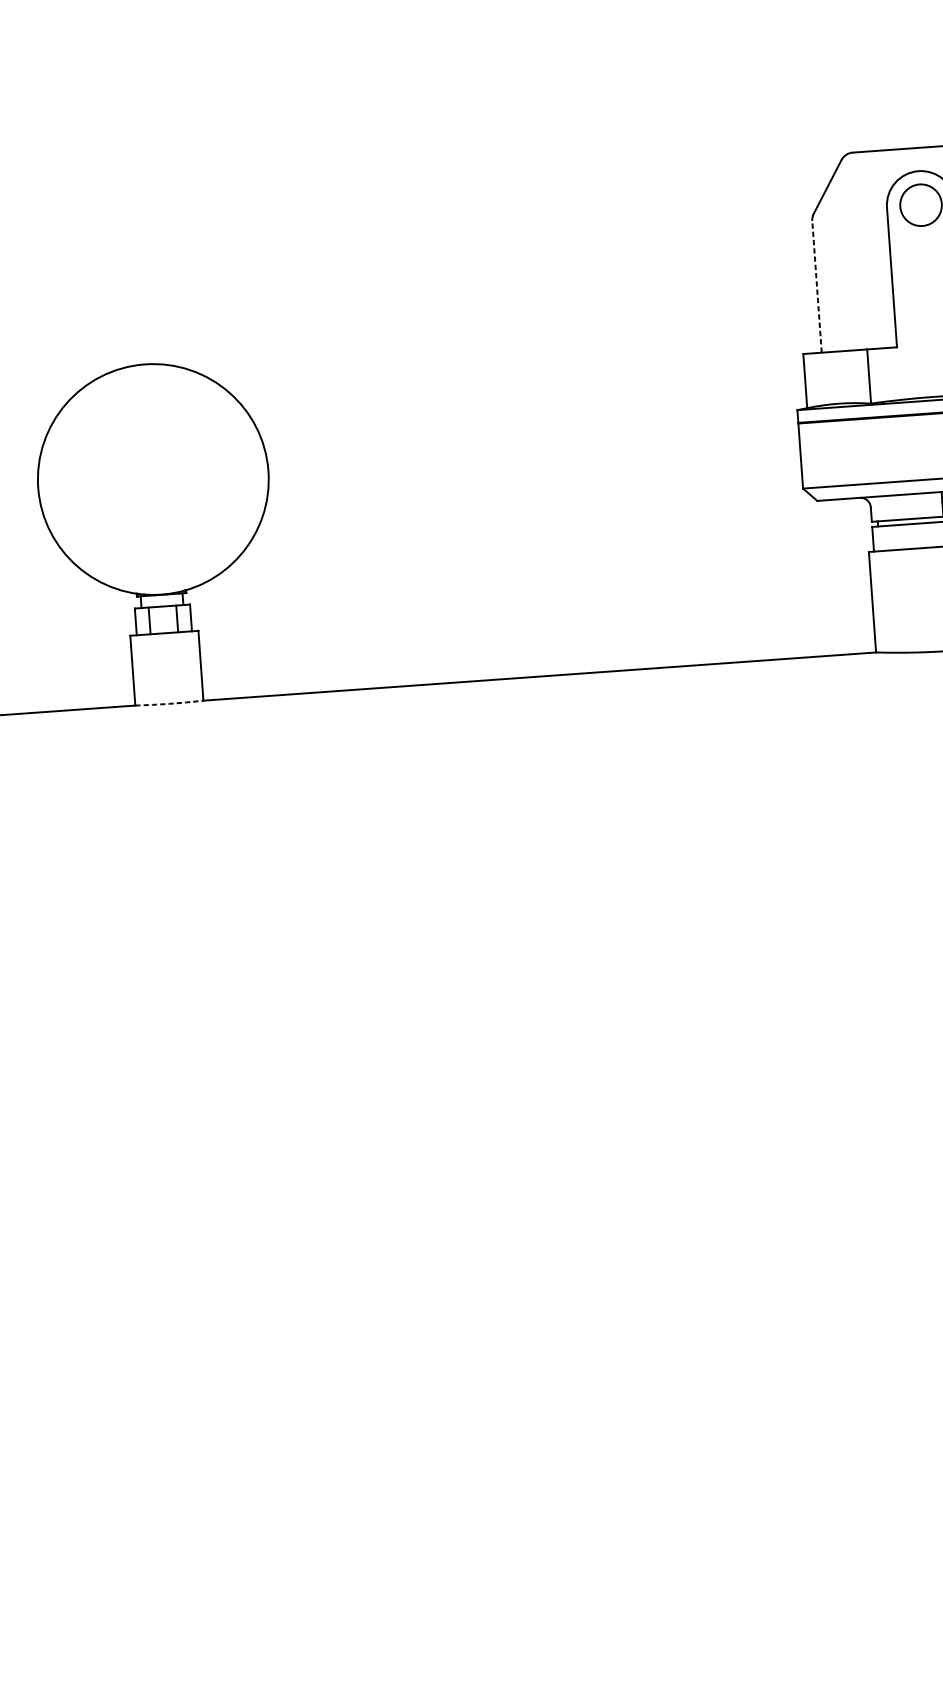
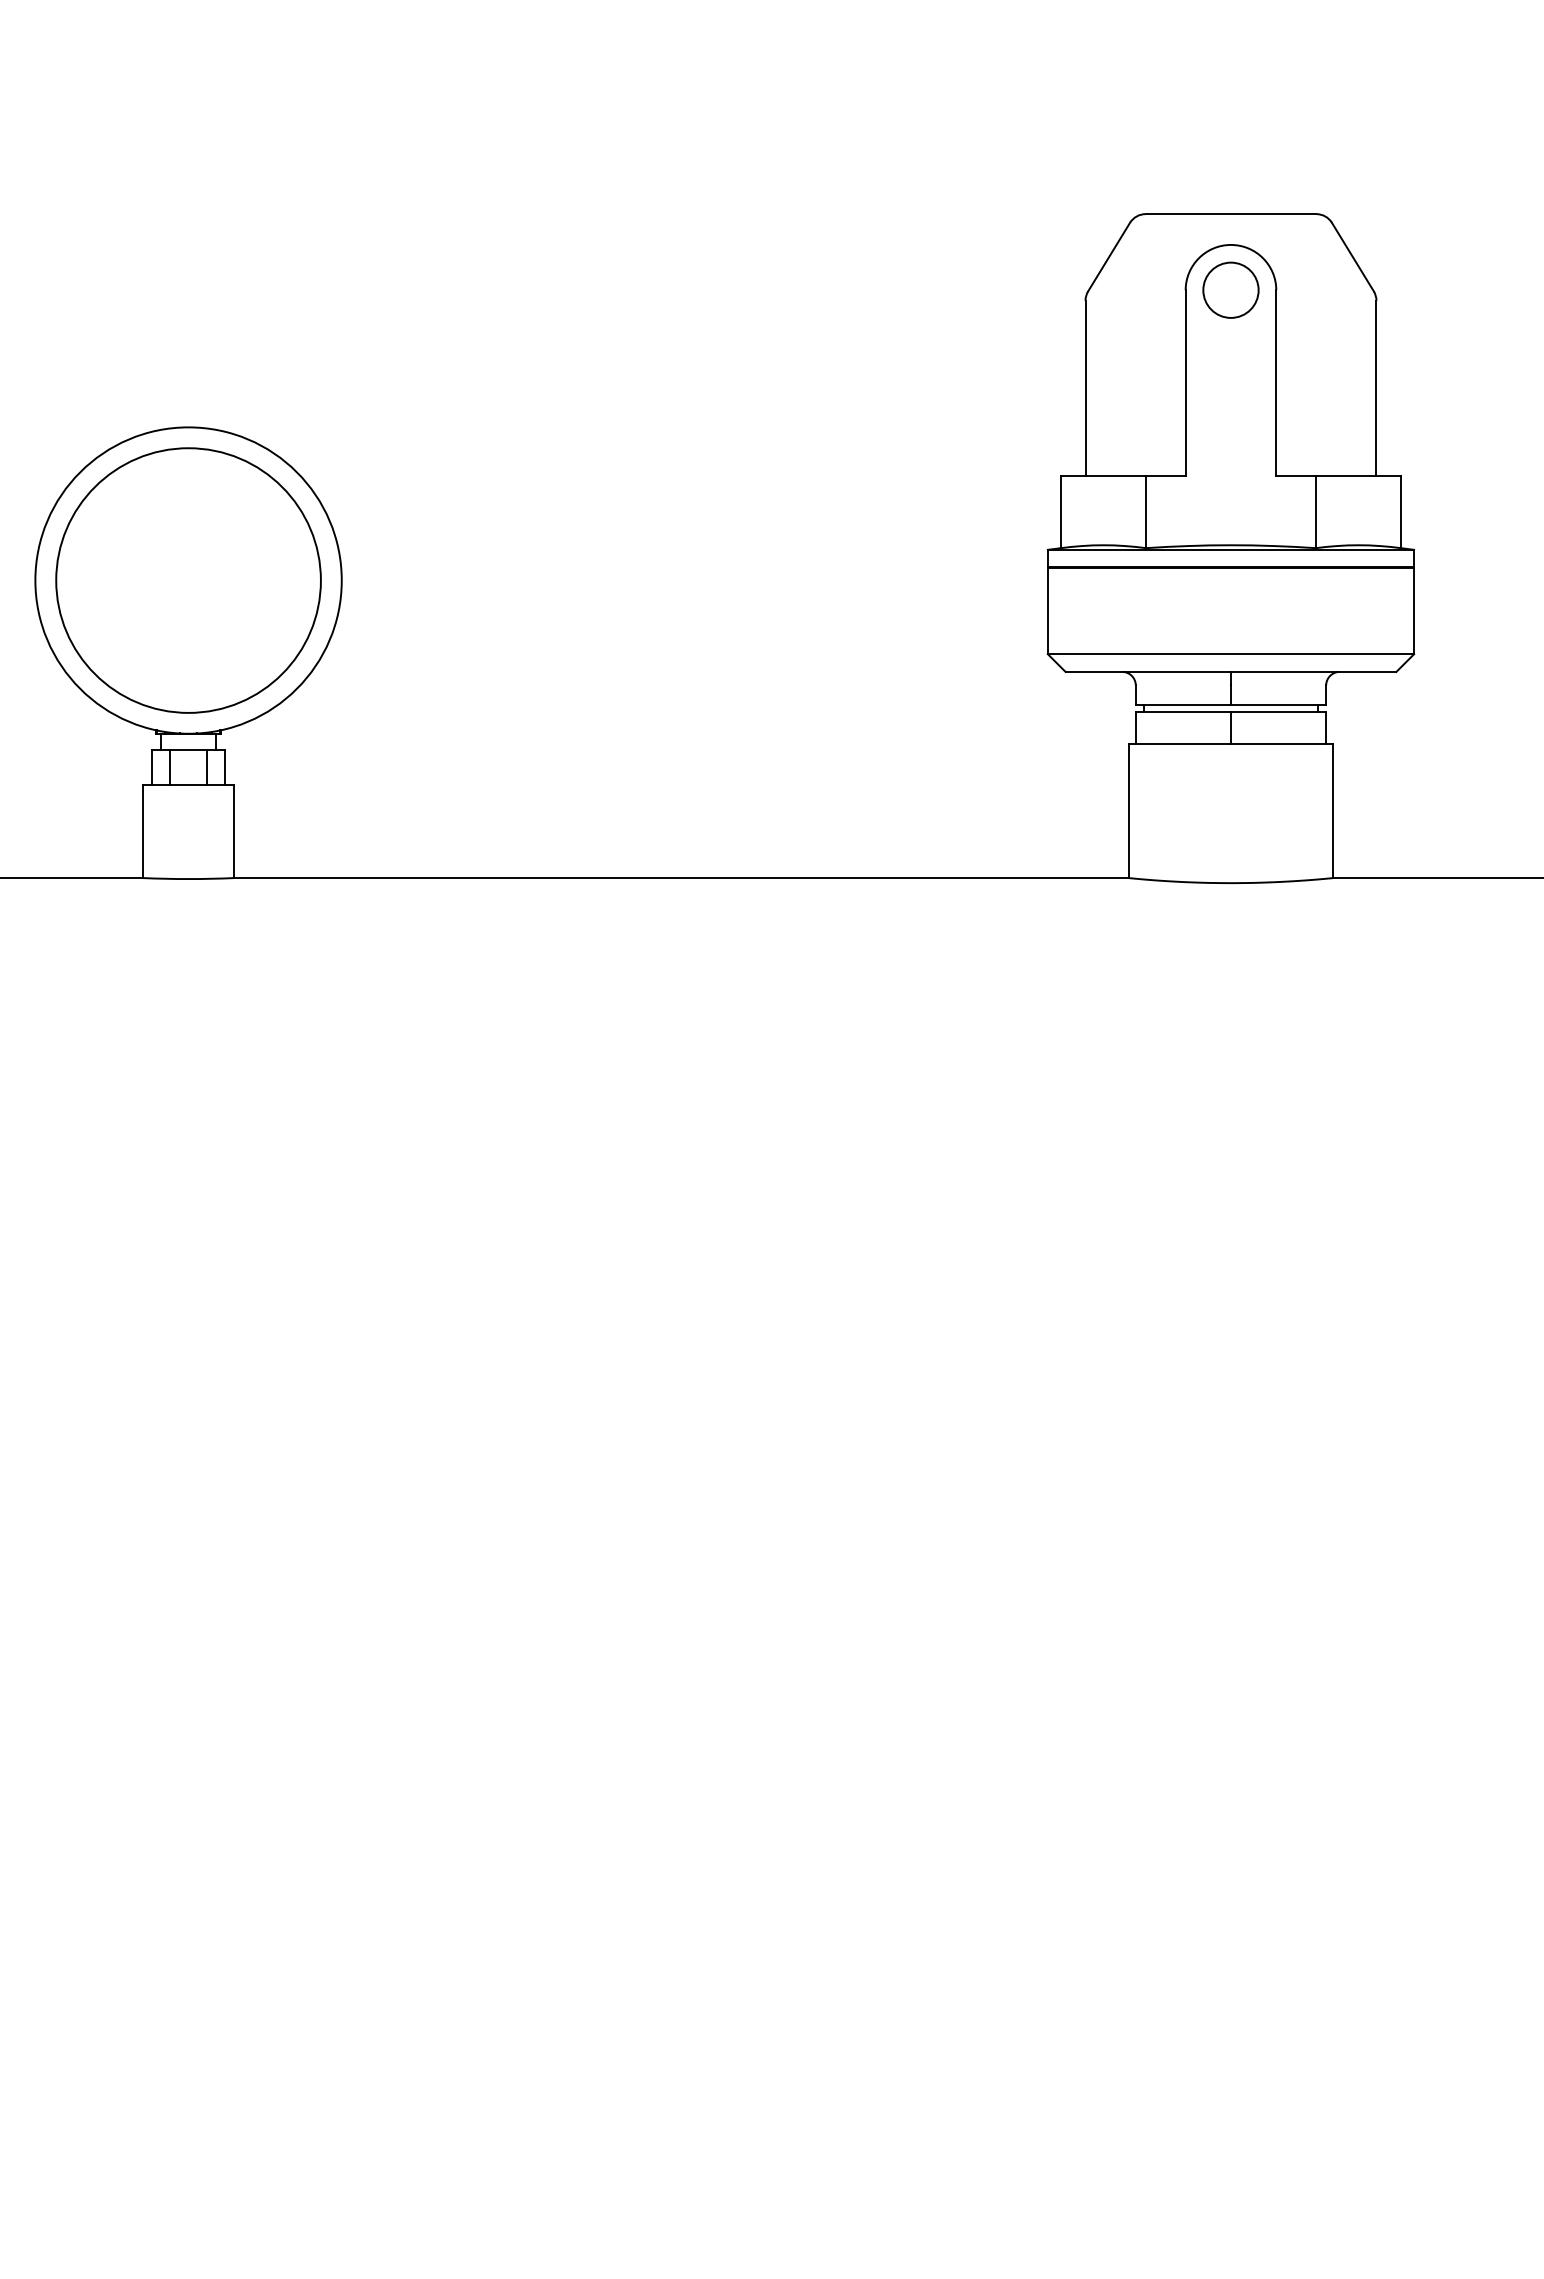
line: (817, 286) -> (1085, 388), dashed -> solid
circle: (153, 479) -> (188, 580), added
arc: (169, 704) -> (188, 879), dashed -> solid

